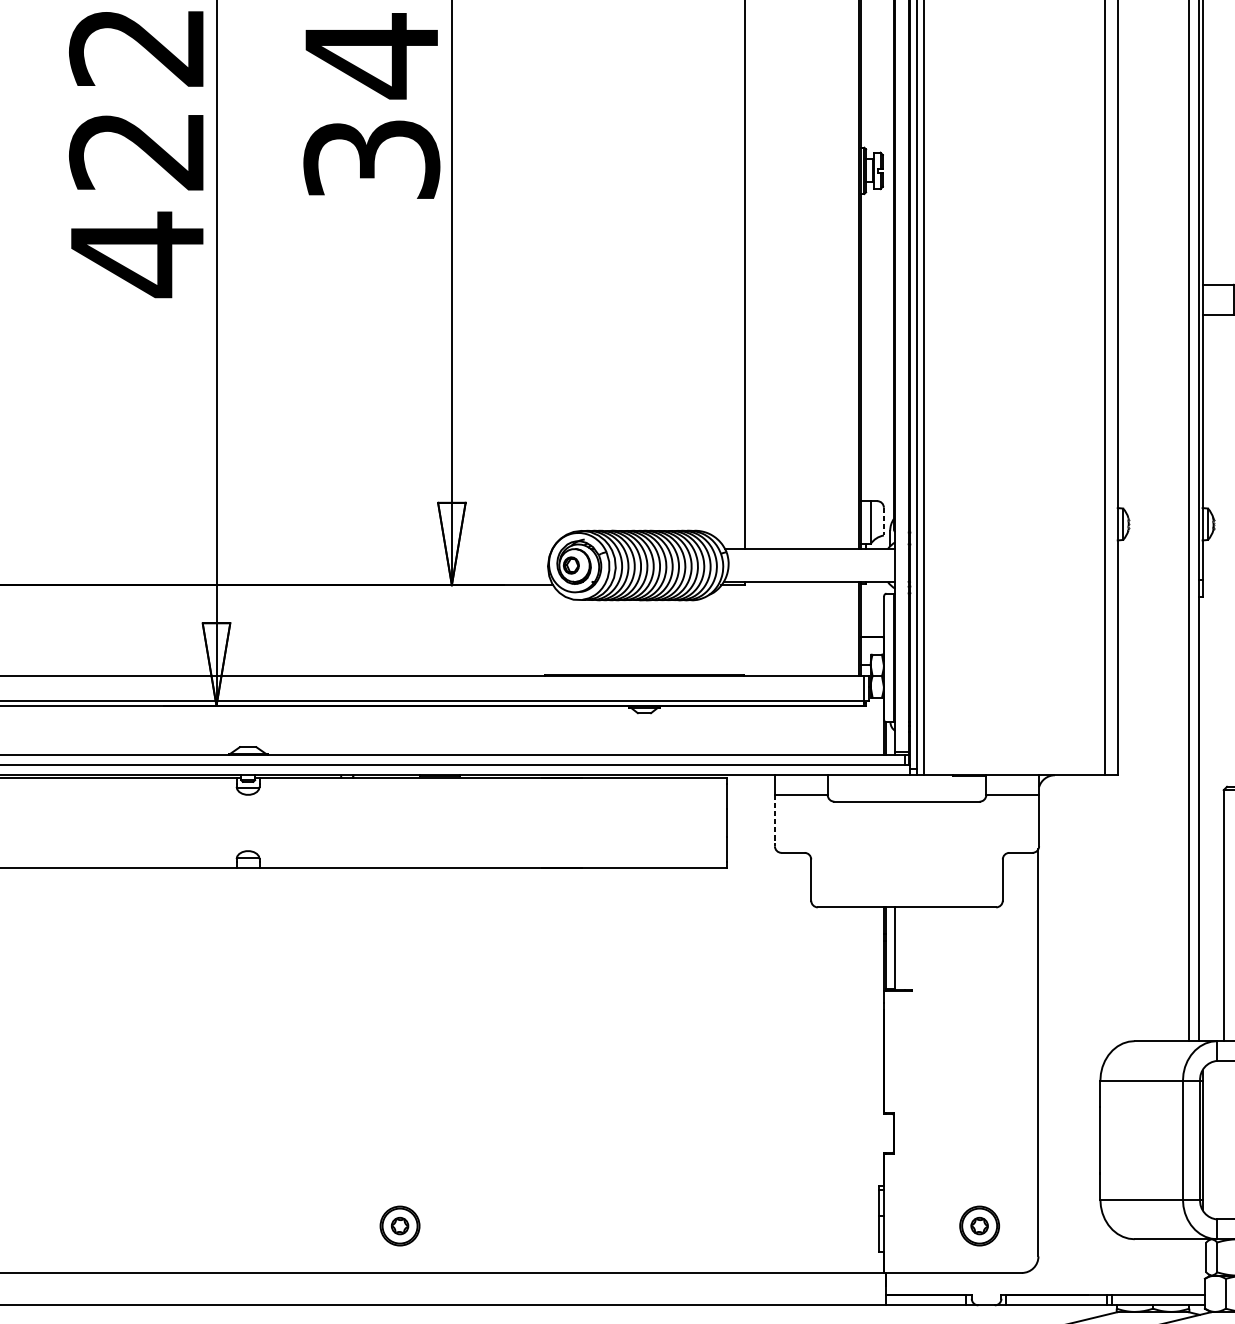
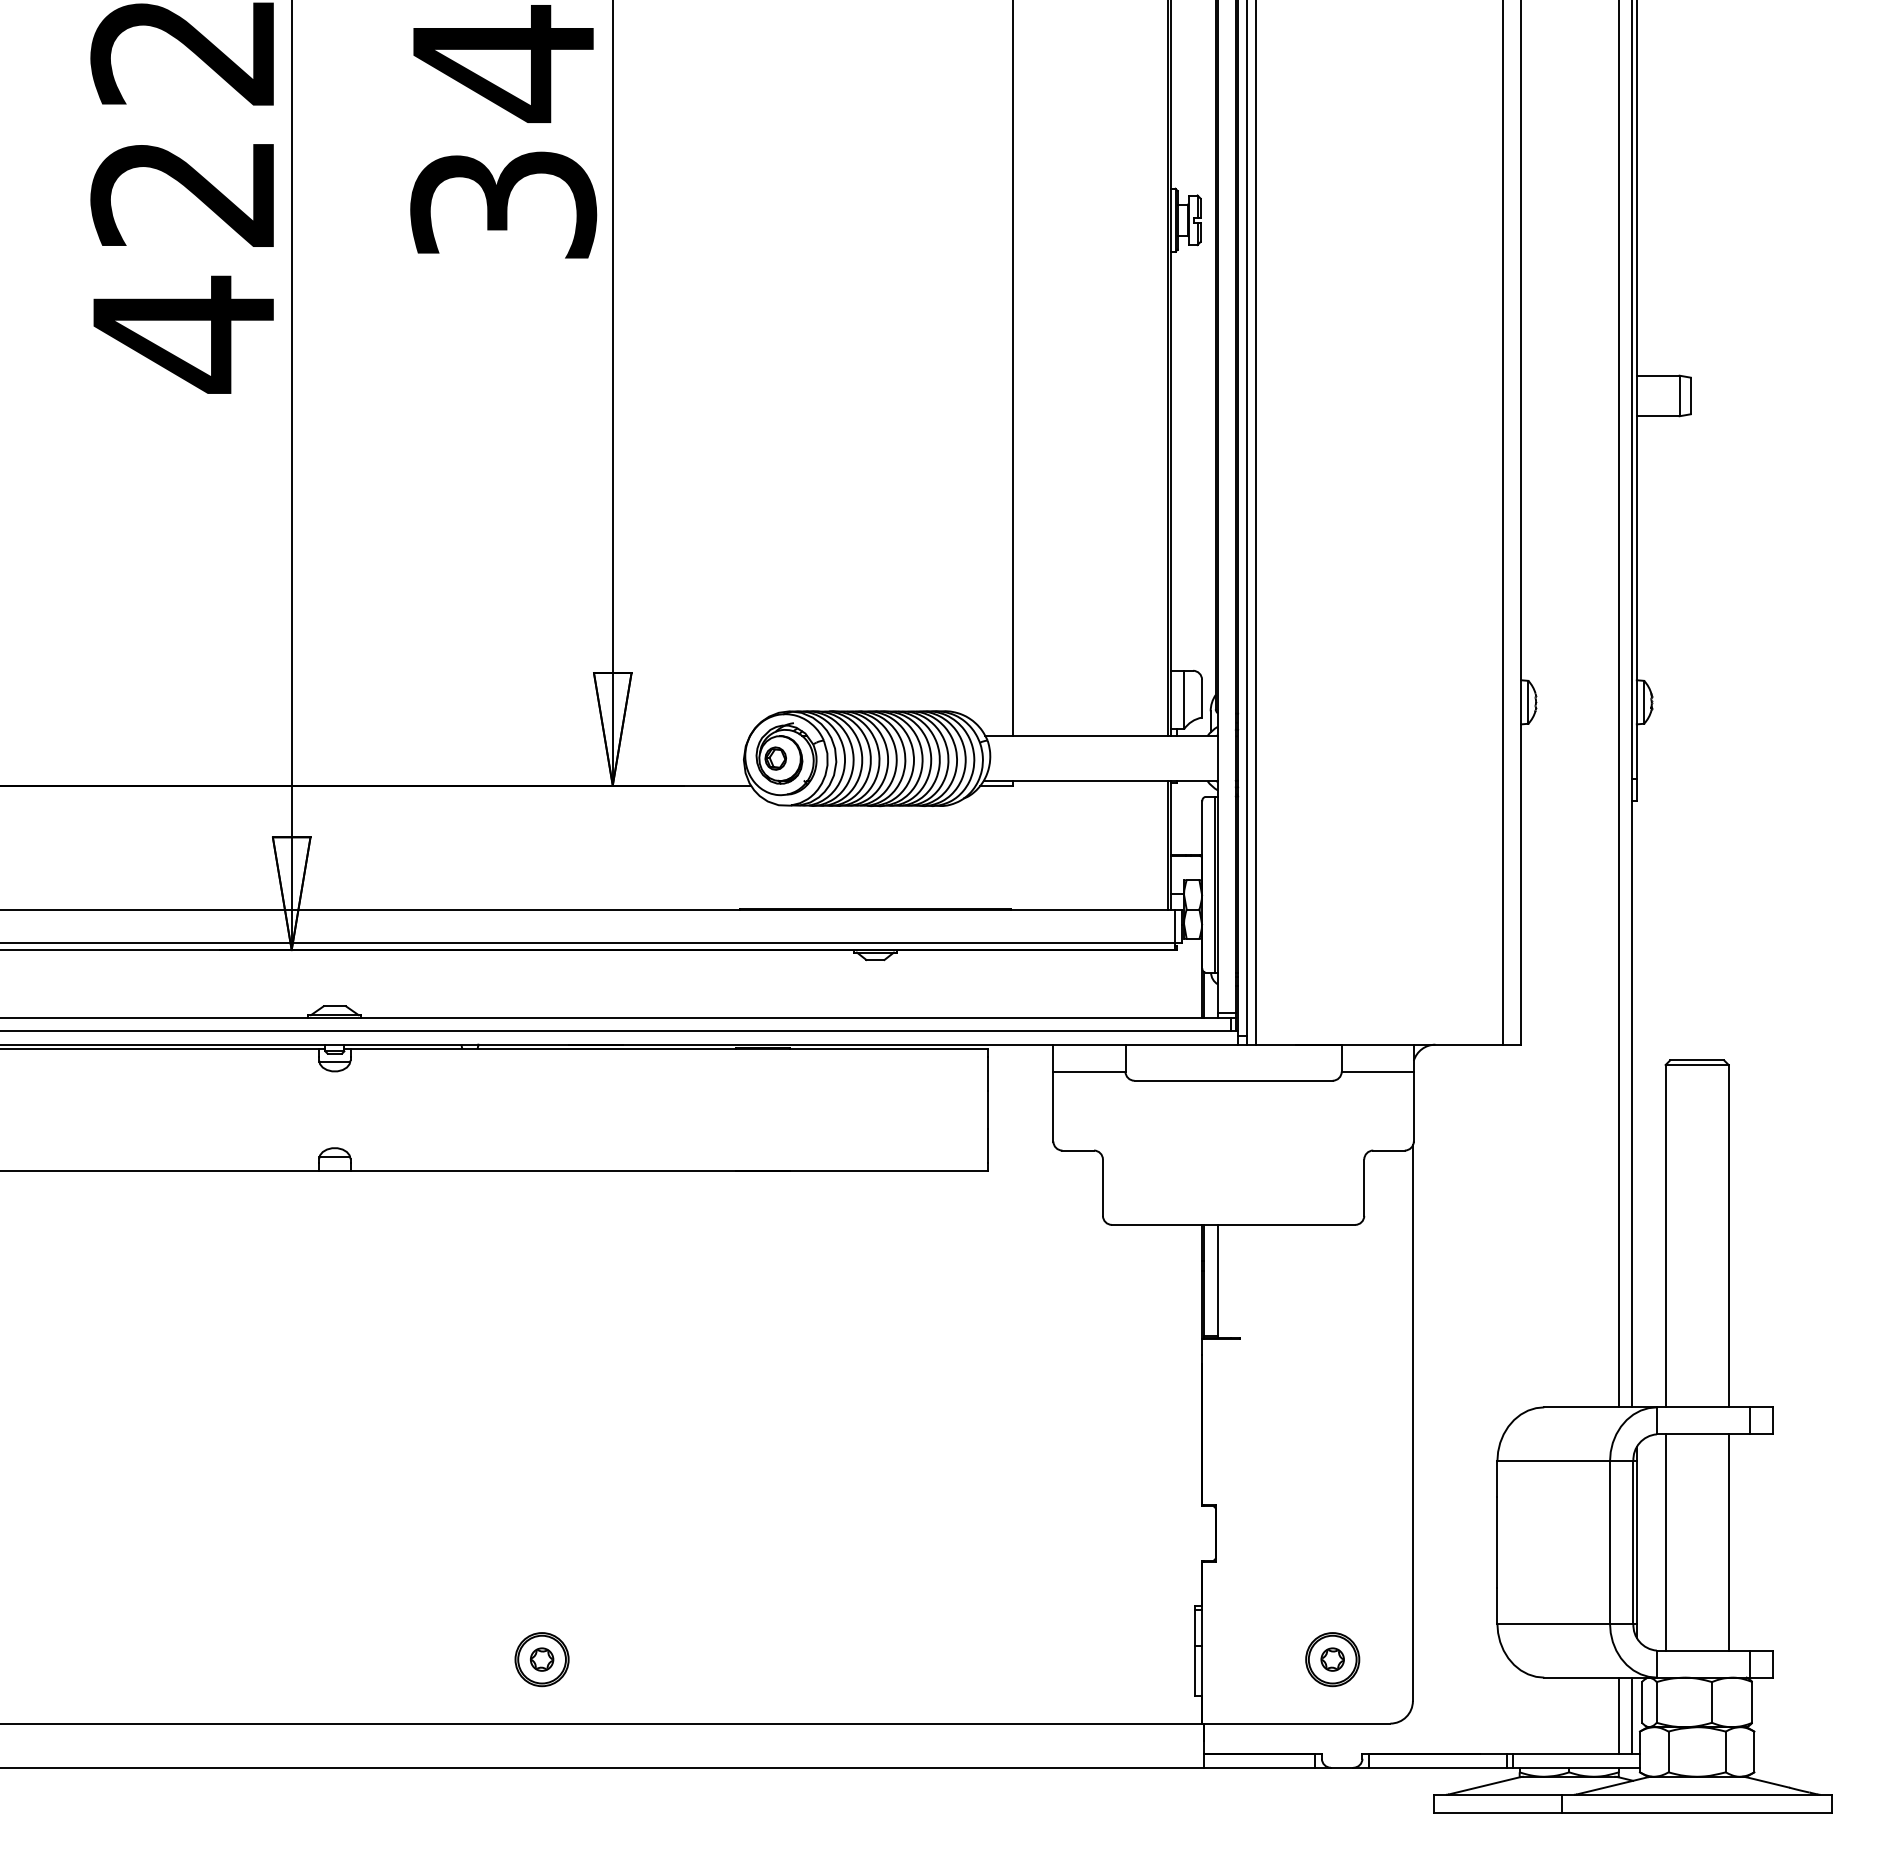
line: (884, 521) -> (1202, 698), dashed -> solid
line: (774, 820) -> (1053, 1106), dashed -> solid
line: (1223, 1140) -> (1665, 1542), added
line: (1189, 1267) -> (1618, 1715), added
line: (1199, 1267) -> (1632, 1715), added

